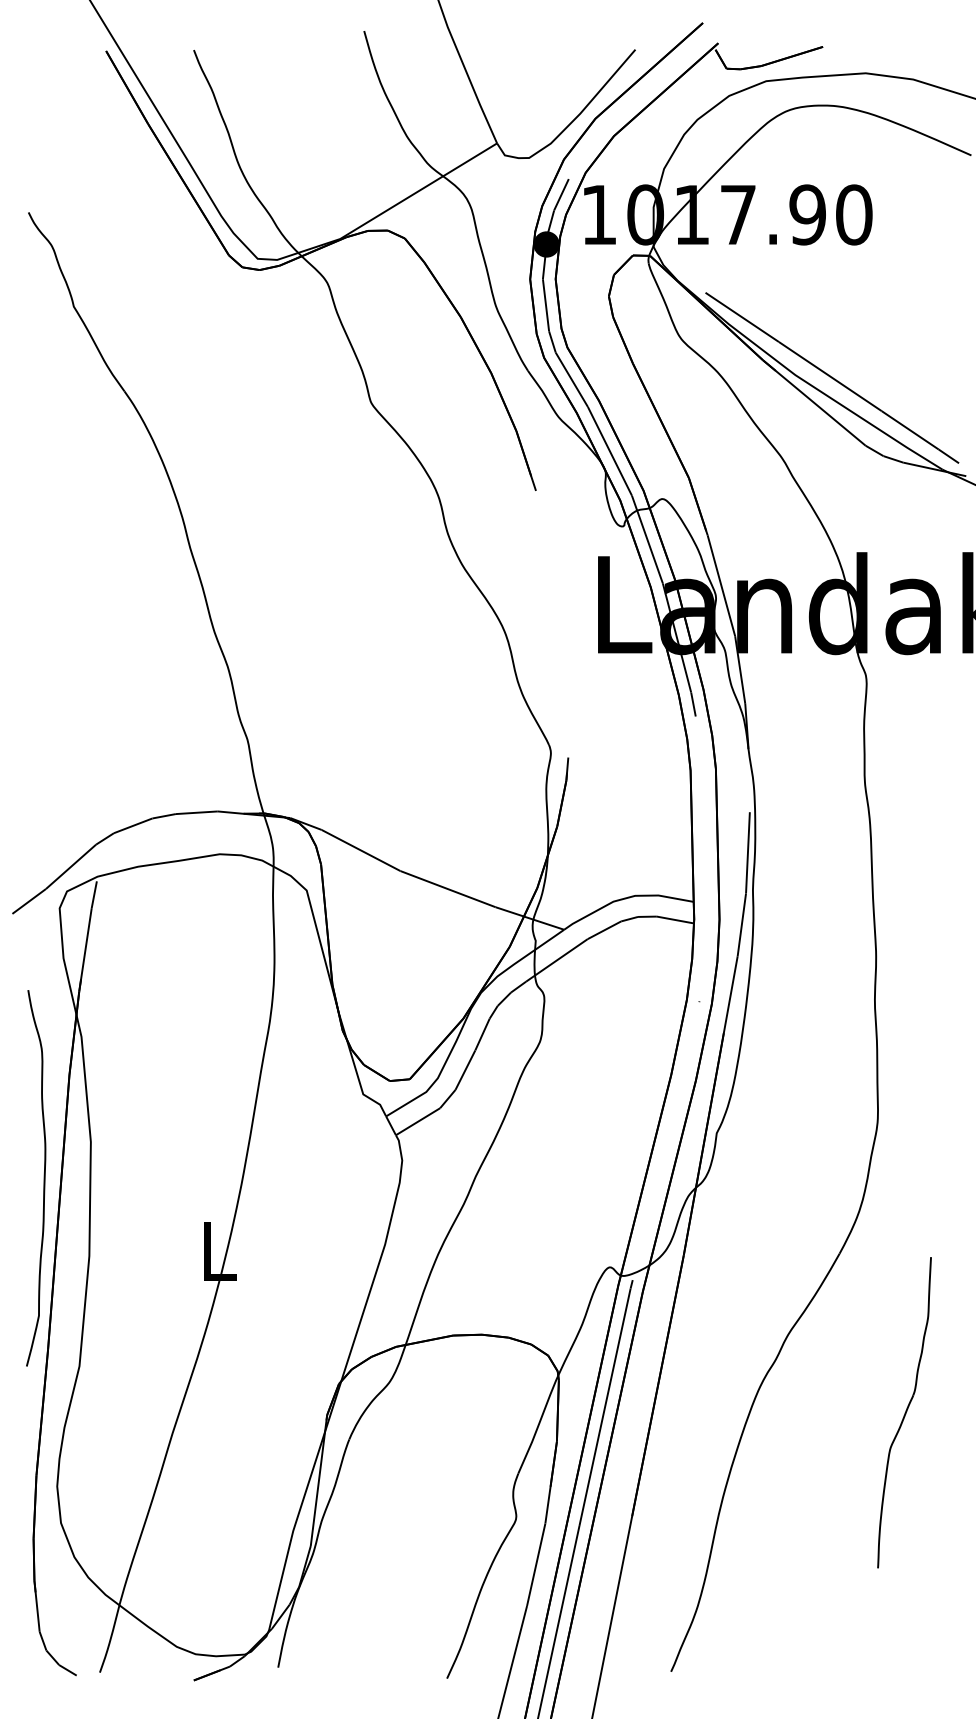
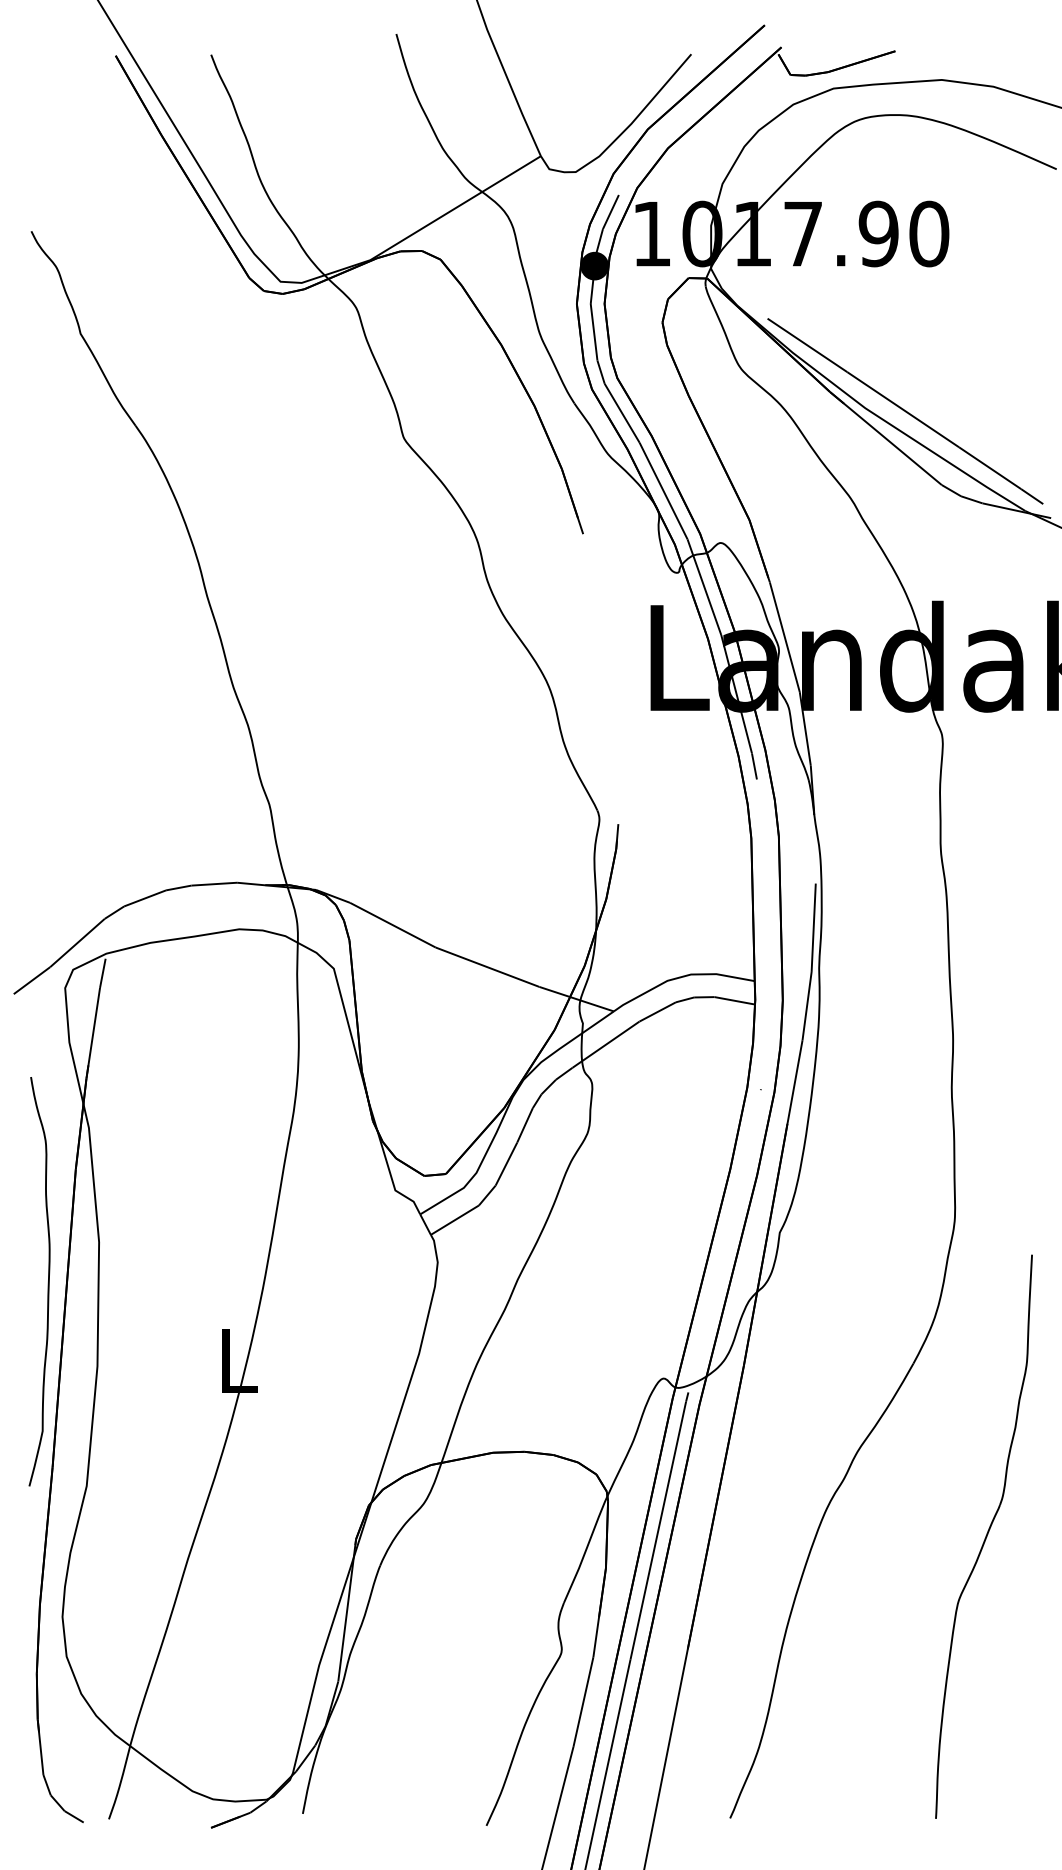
part: (904, 1412) -> (983, 1536), size x1.67

